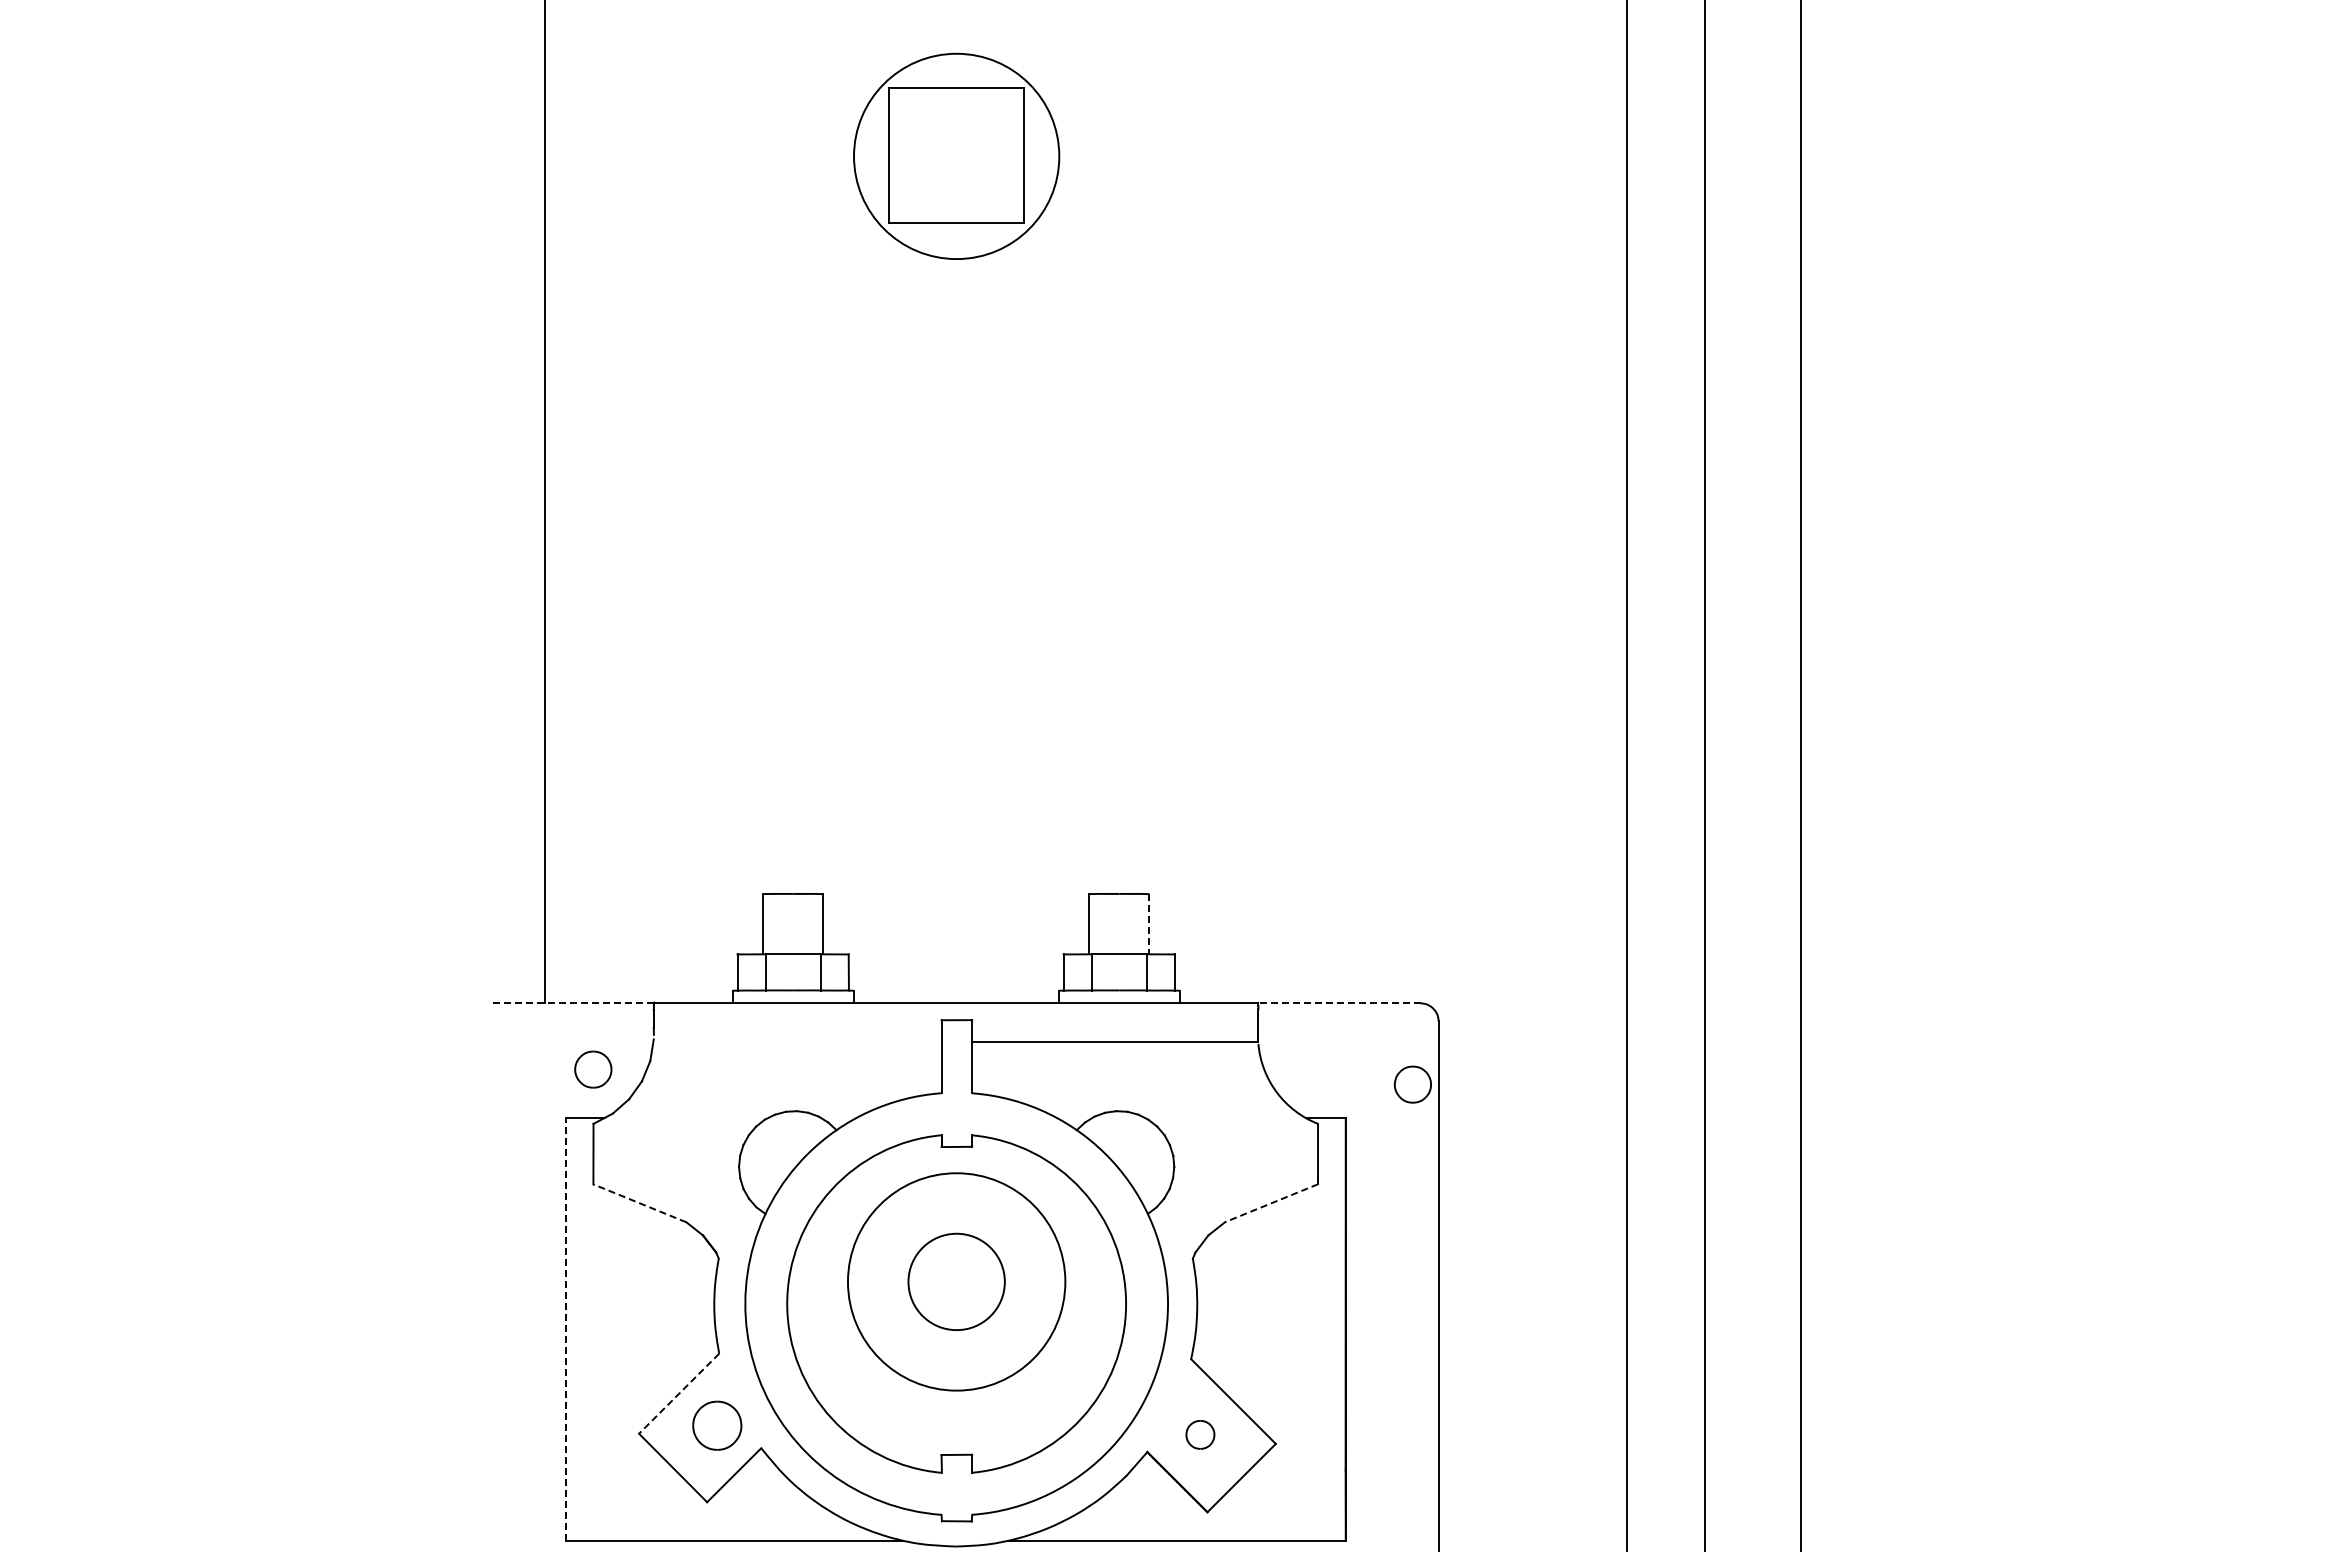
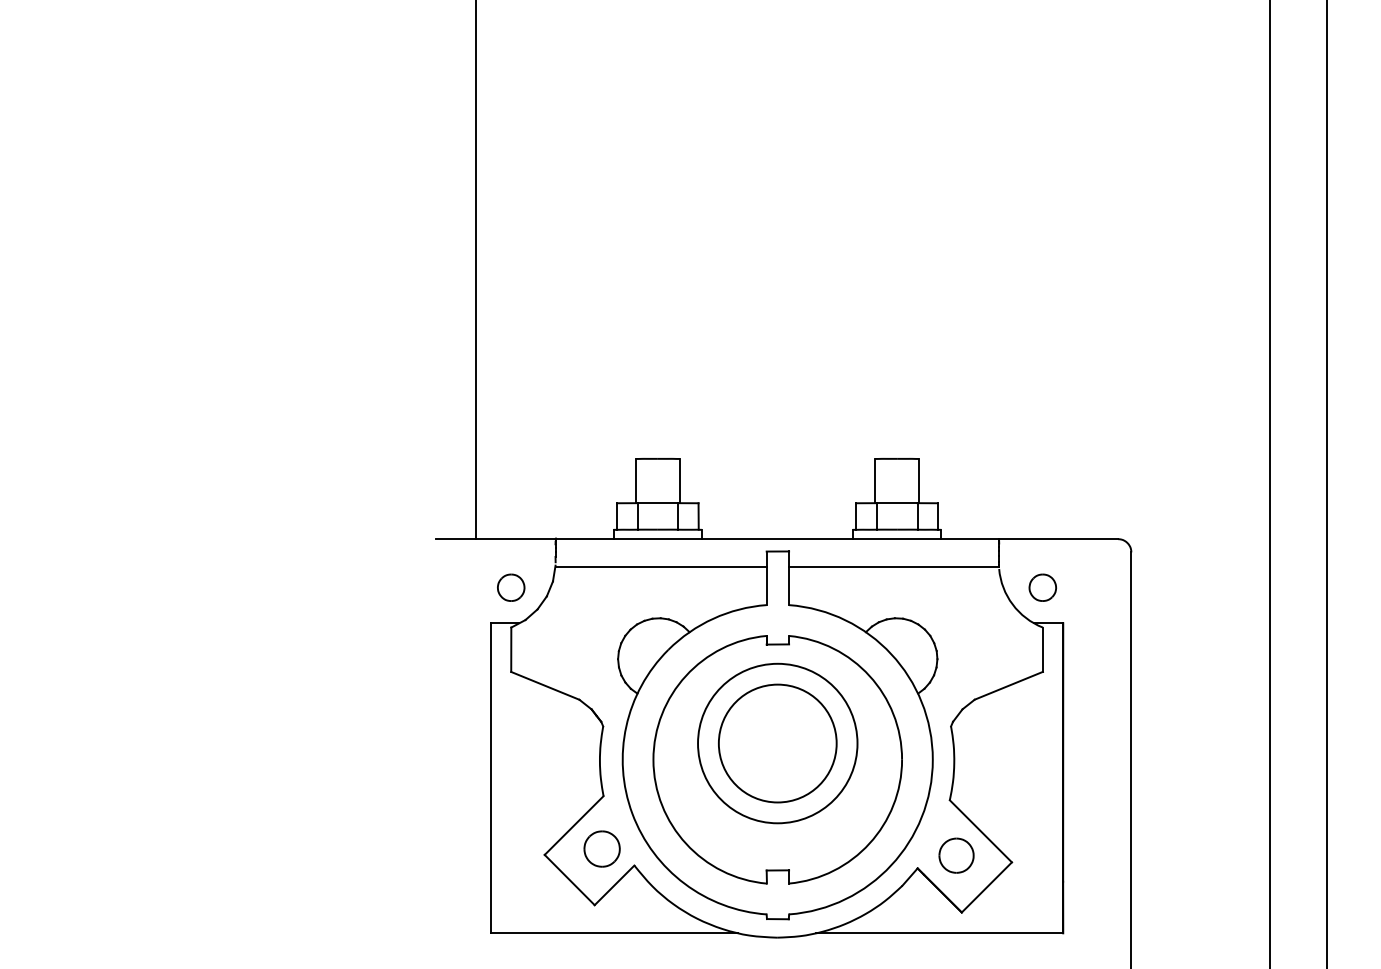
line: (1149, 924) -> (919, 481), dashed -> solid
line: (572, 1003) -> (495, 539), dashed -> solid
line: (1338, 1003) -> (1057, 539), dashed -> solid
line: (797, 1041) -> (660, 567), added
part: (1412, 1084) -> (1042, 587), moved
line: (639, 1203) -> (545, 685), dashed -> solid
line: (1271, 1203) -> (1008, 685), dashed -> solid
circle: (956, 1281) -> (777, 743), size x1.67
line: (565, 1328) -> (490, 777), dashed -> solid
line: (679, 1393) -> (574, 825), dashed -> solid
part: (1200, 1434) -> (956, 855), size x1.67

